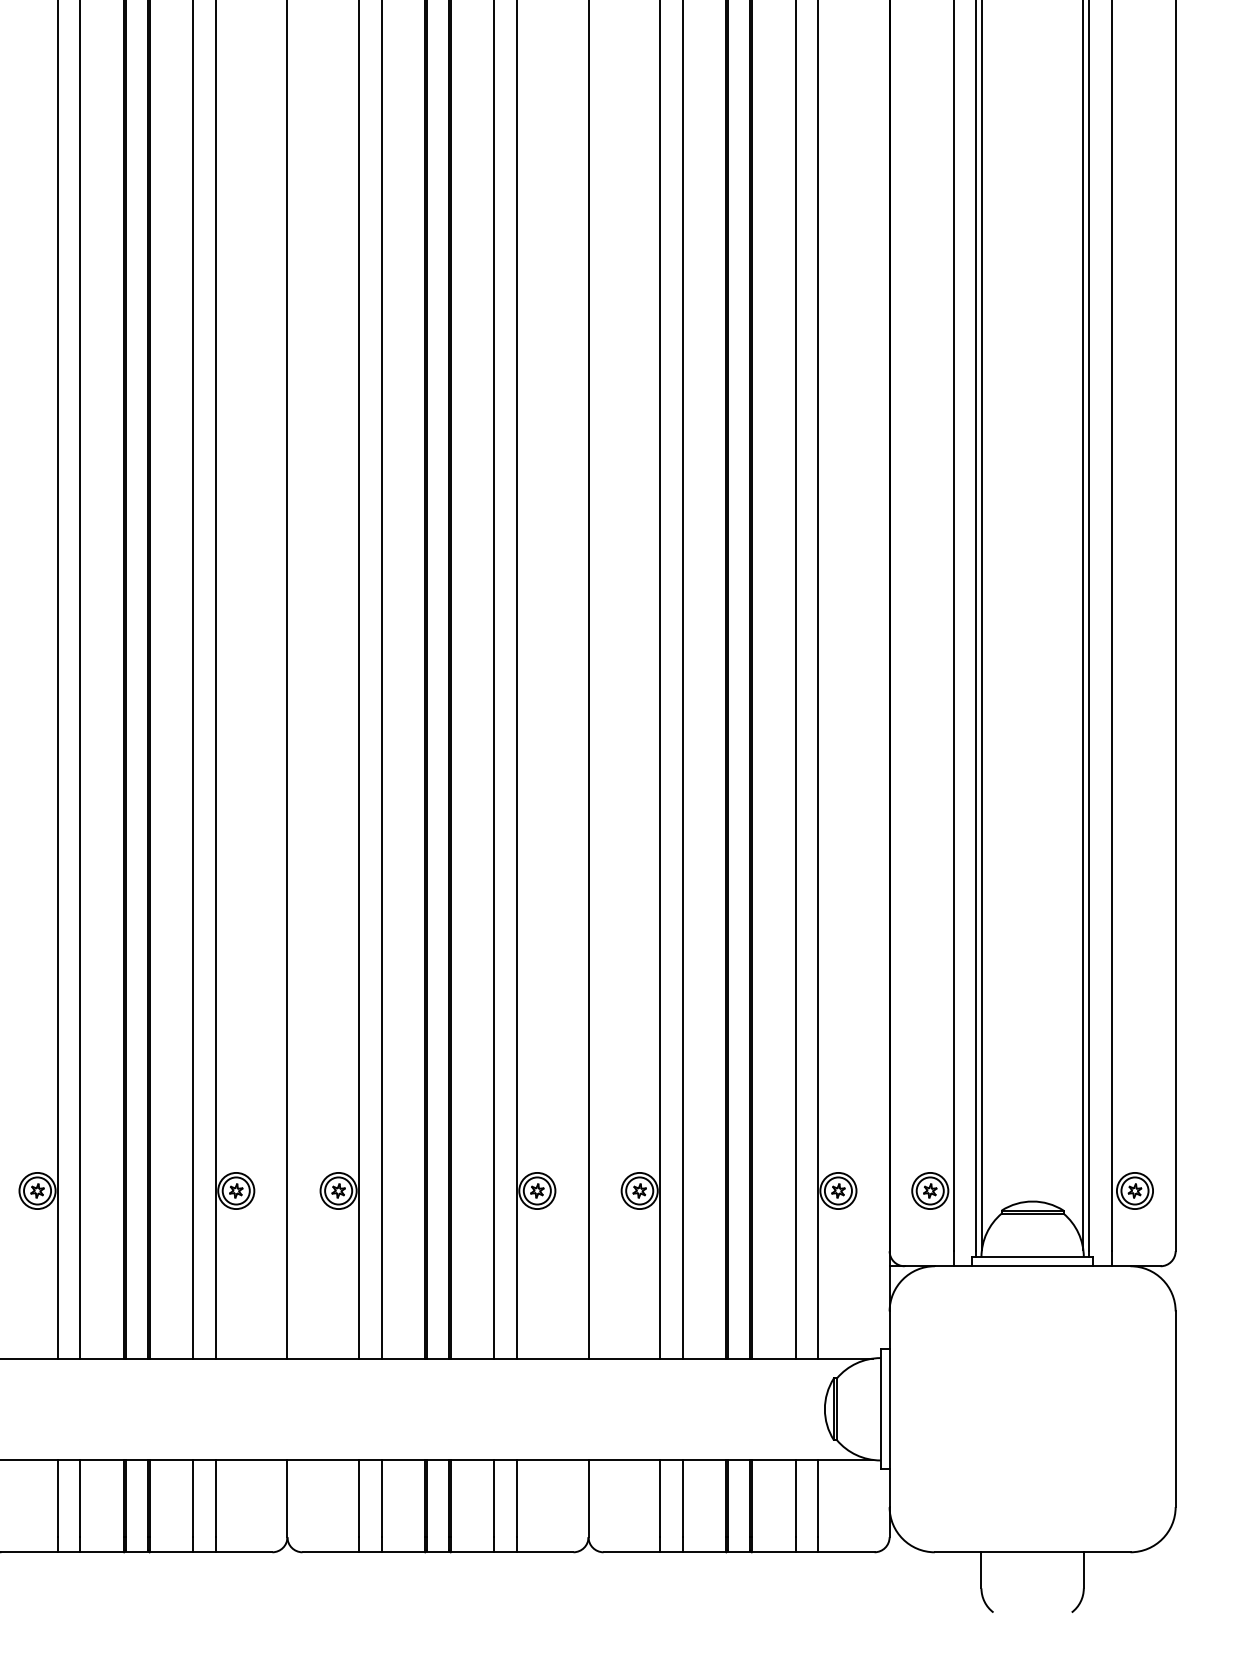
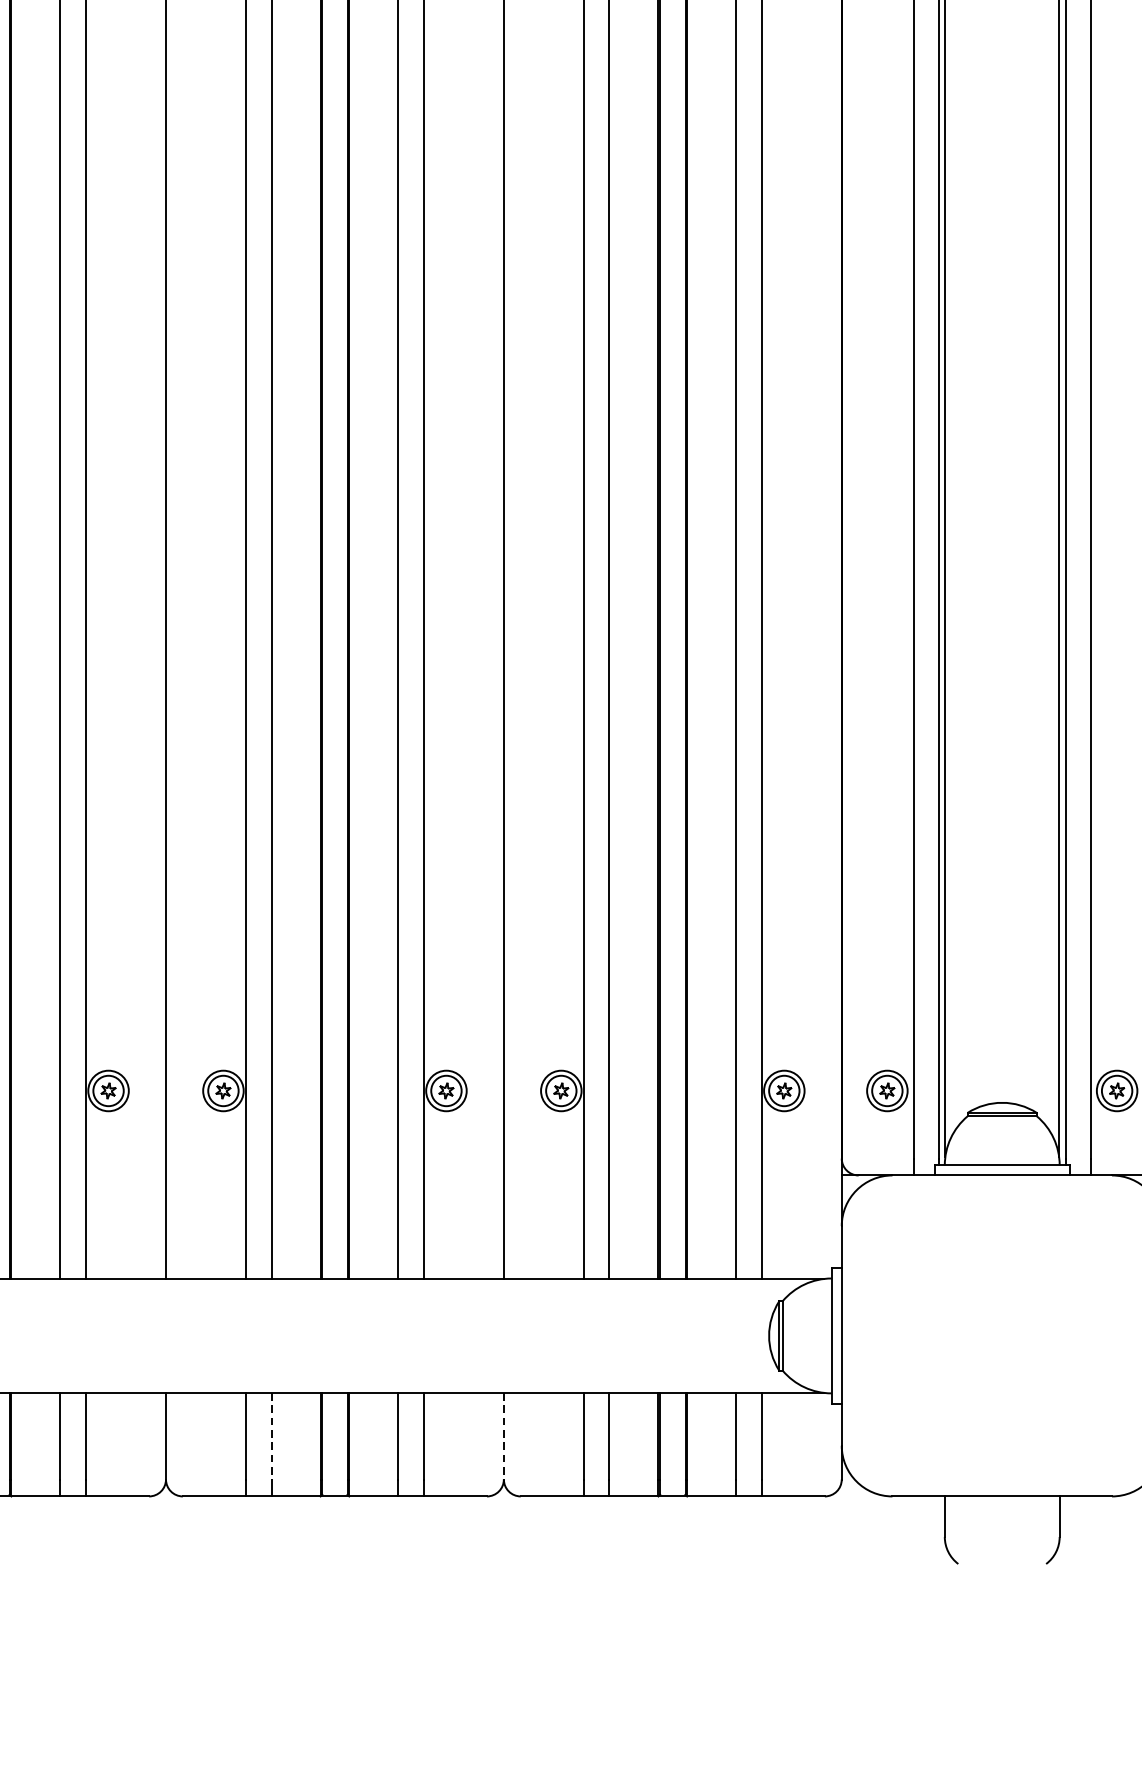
line: (381, 1498) -> (271, 1436), solid -> dashed
line: (588, 1498) -> (503, 1436), solid -> dashed

